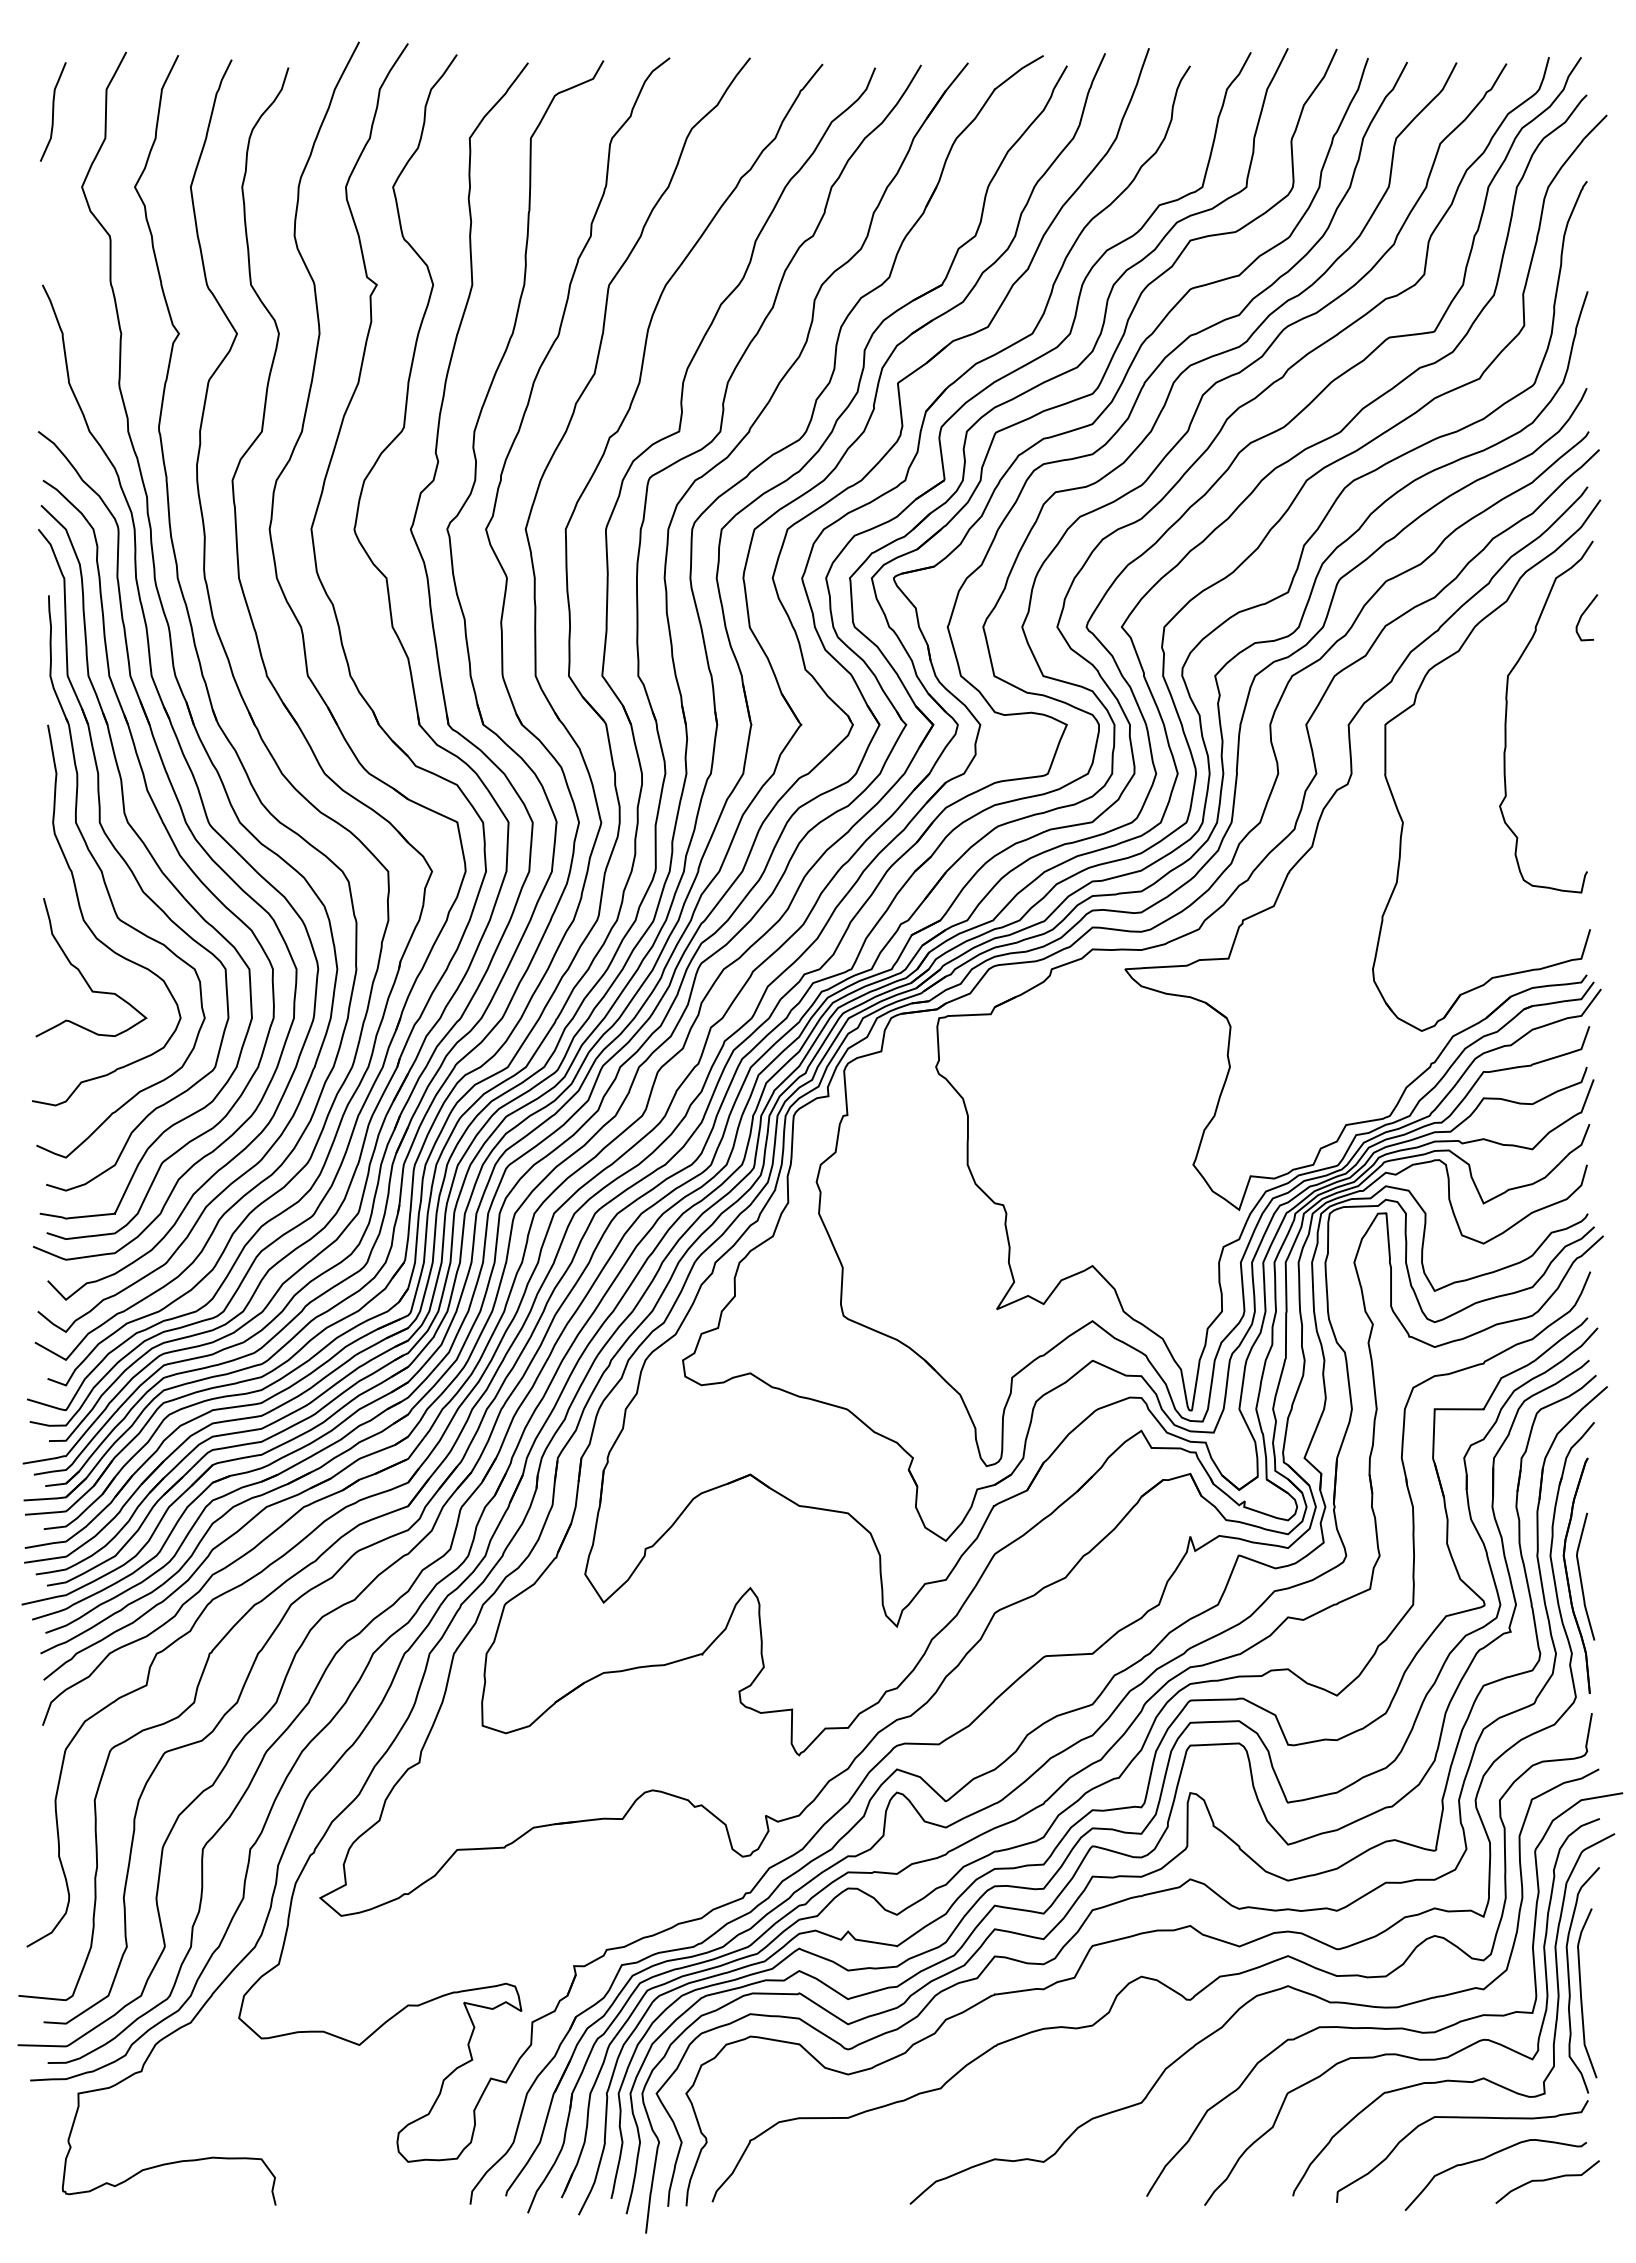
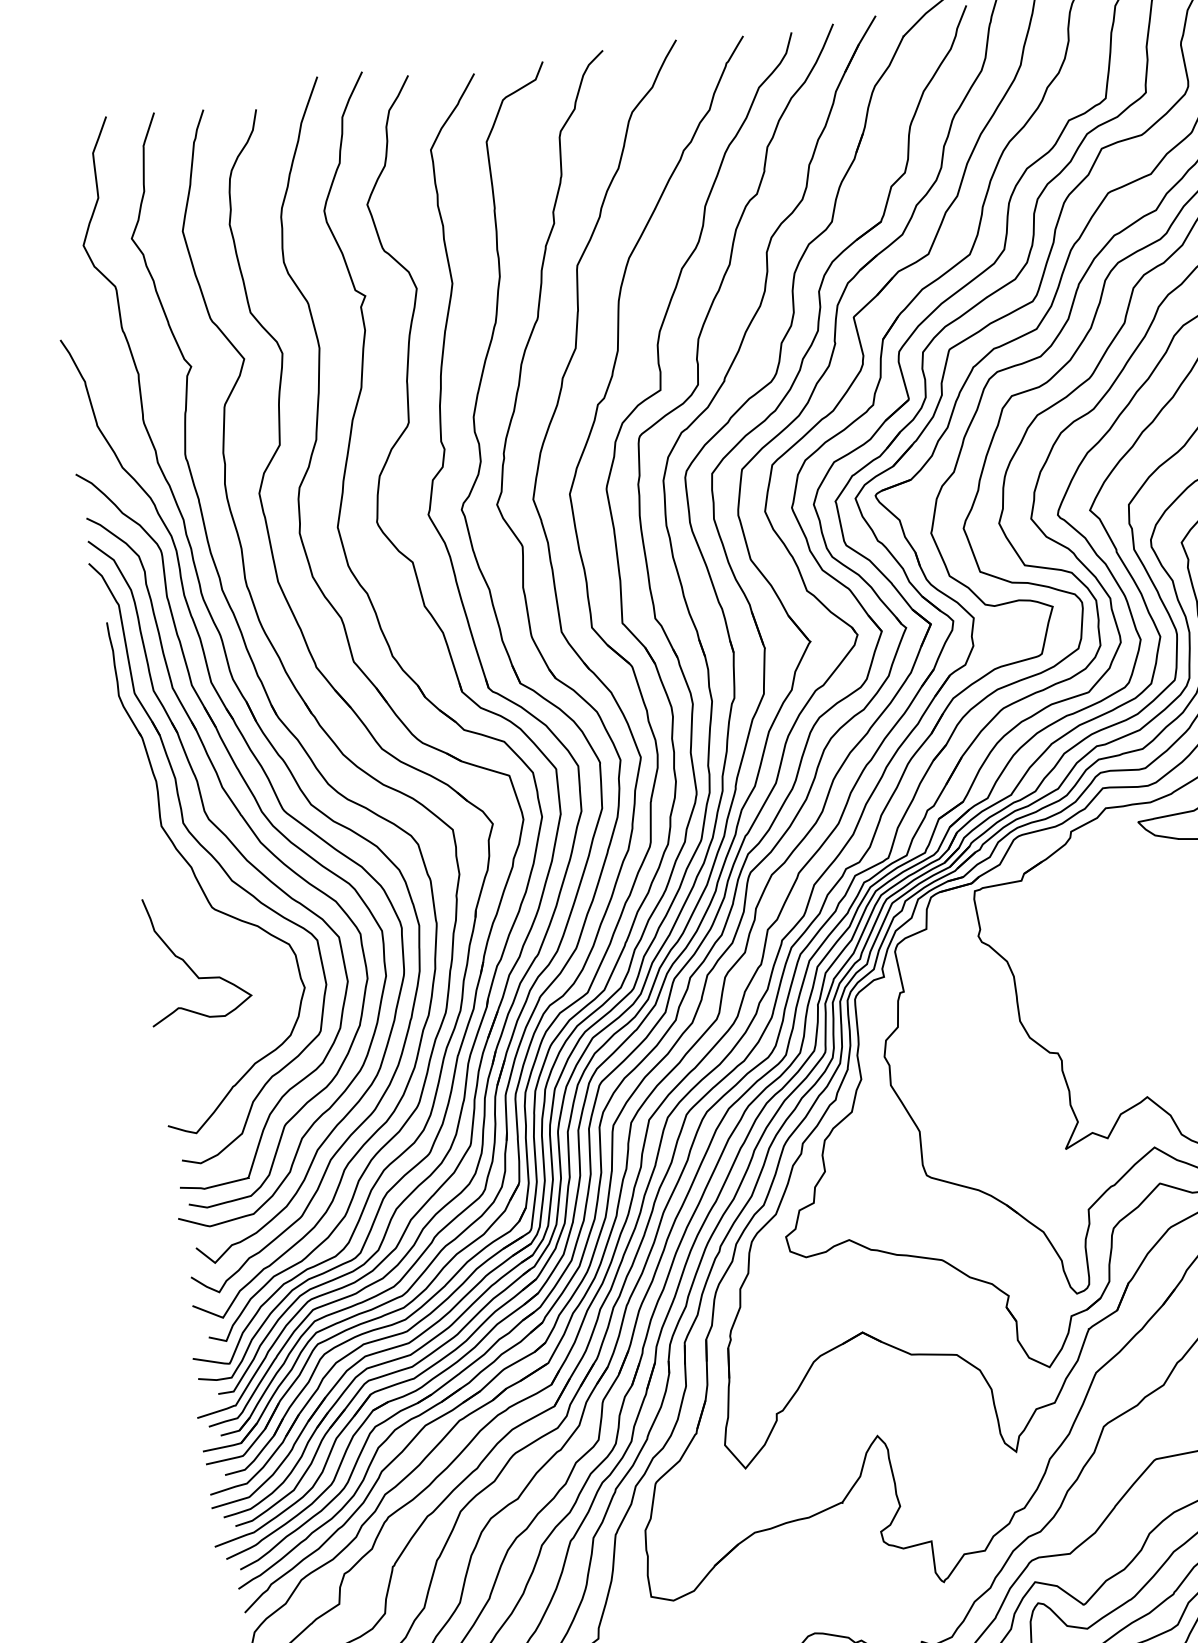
curve: (53, 111) -> (47, 180), removed
curve: (89, 926) -> (187, 919), removed

